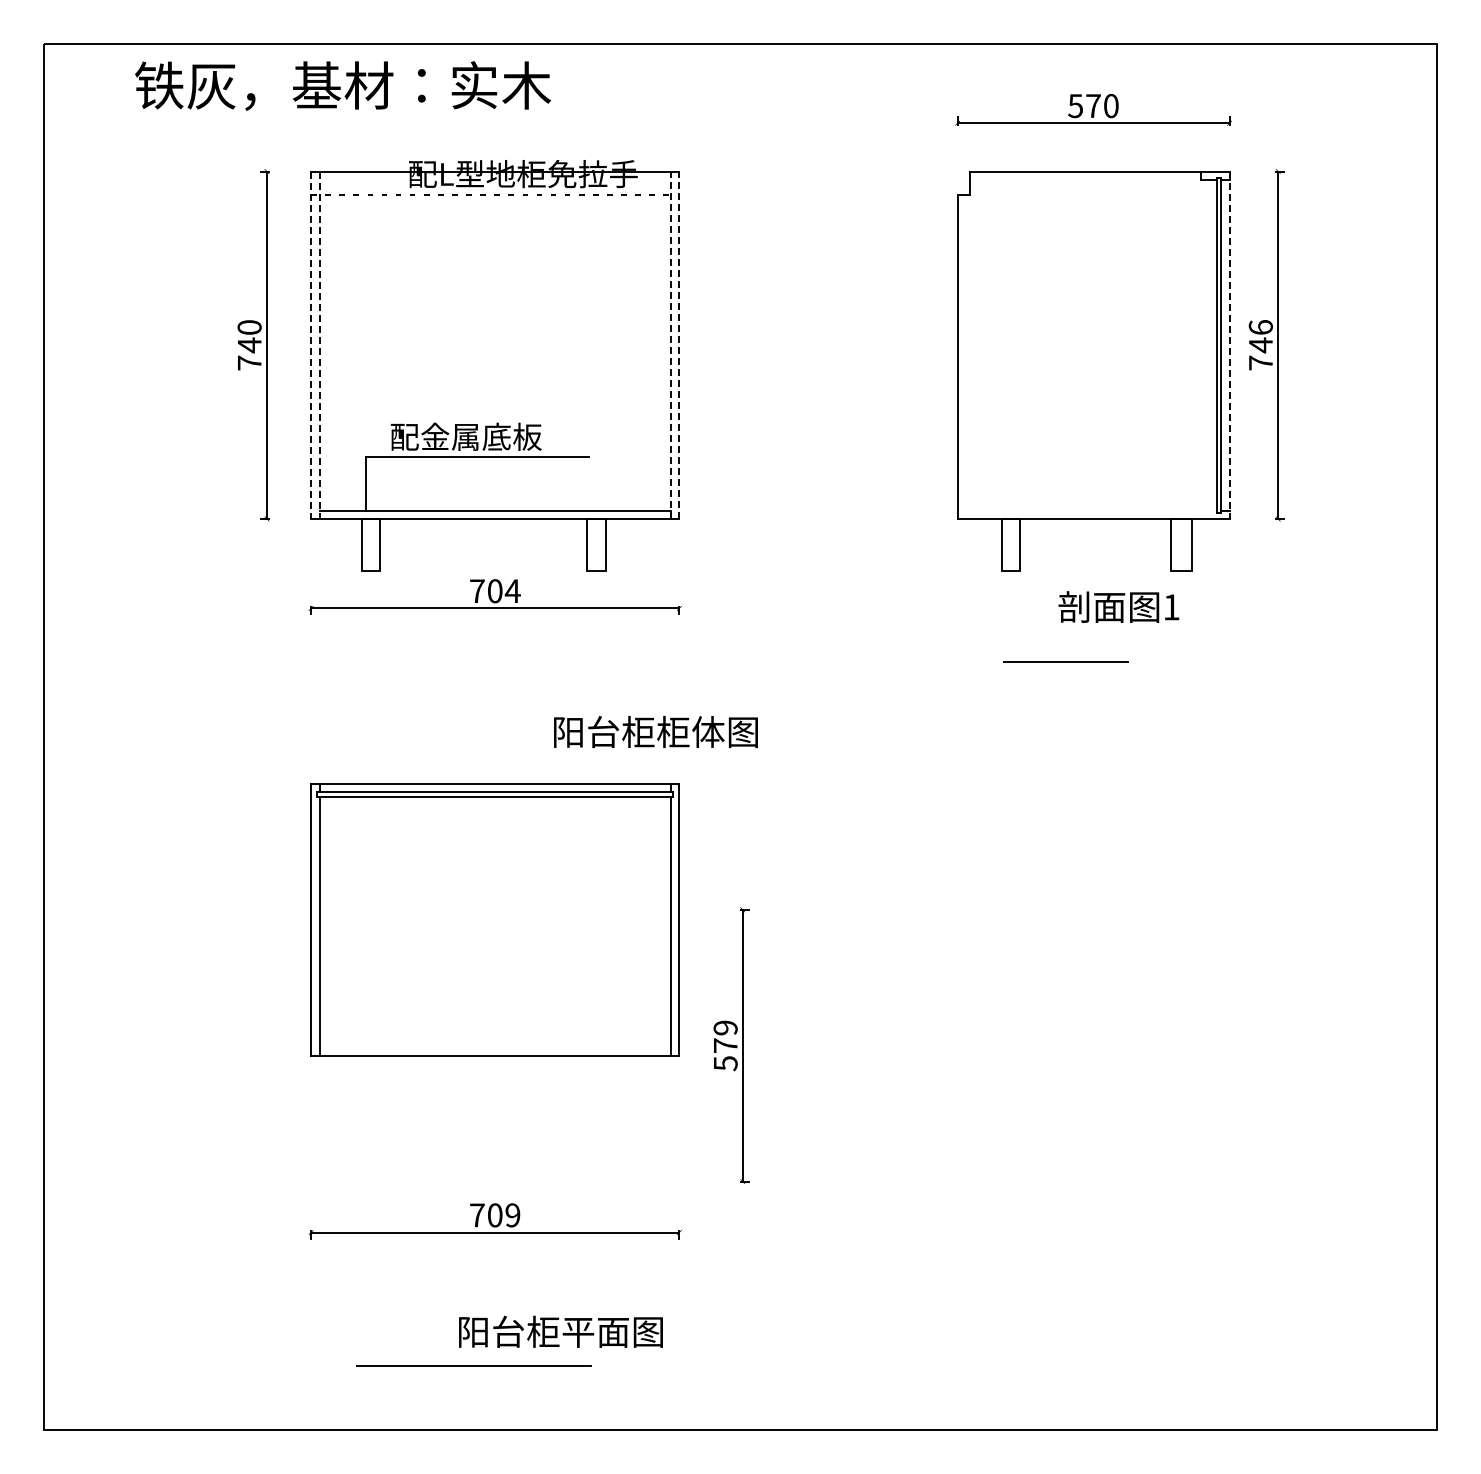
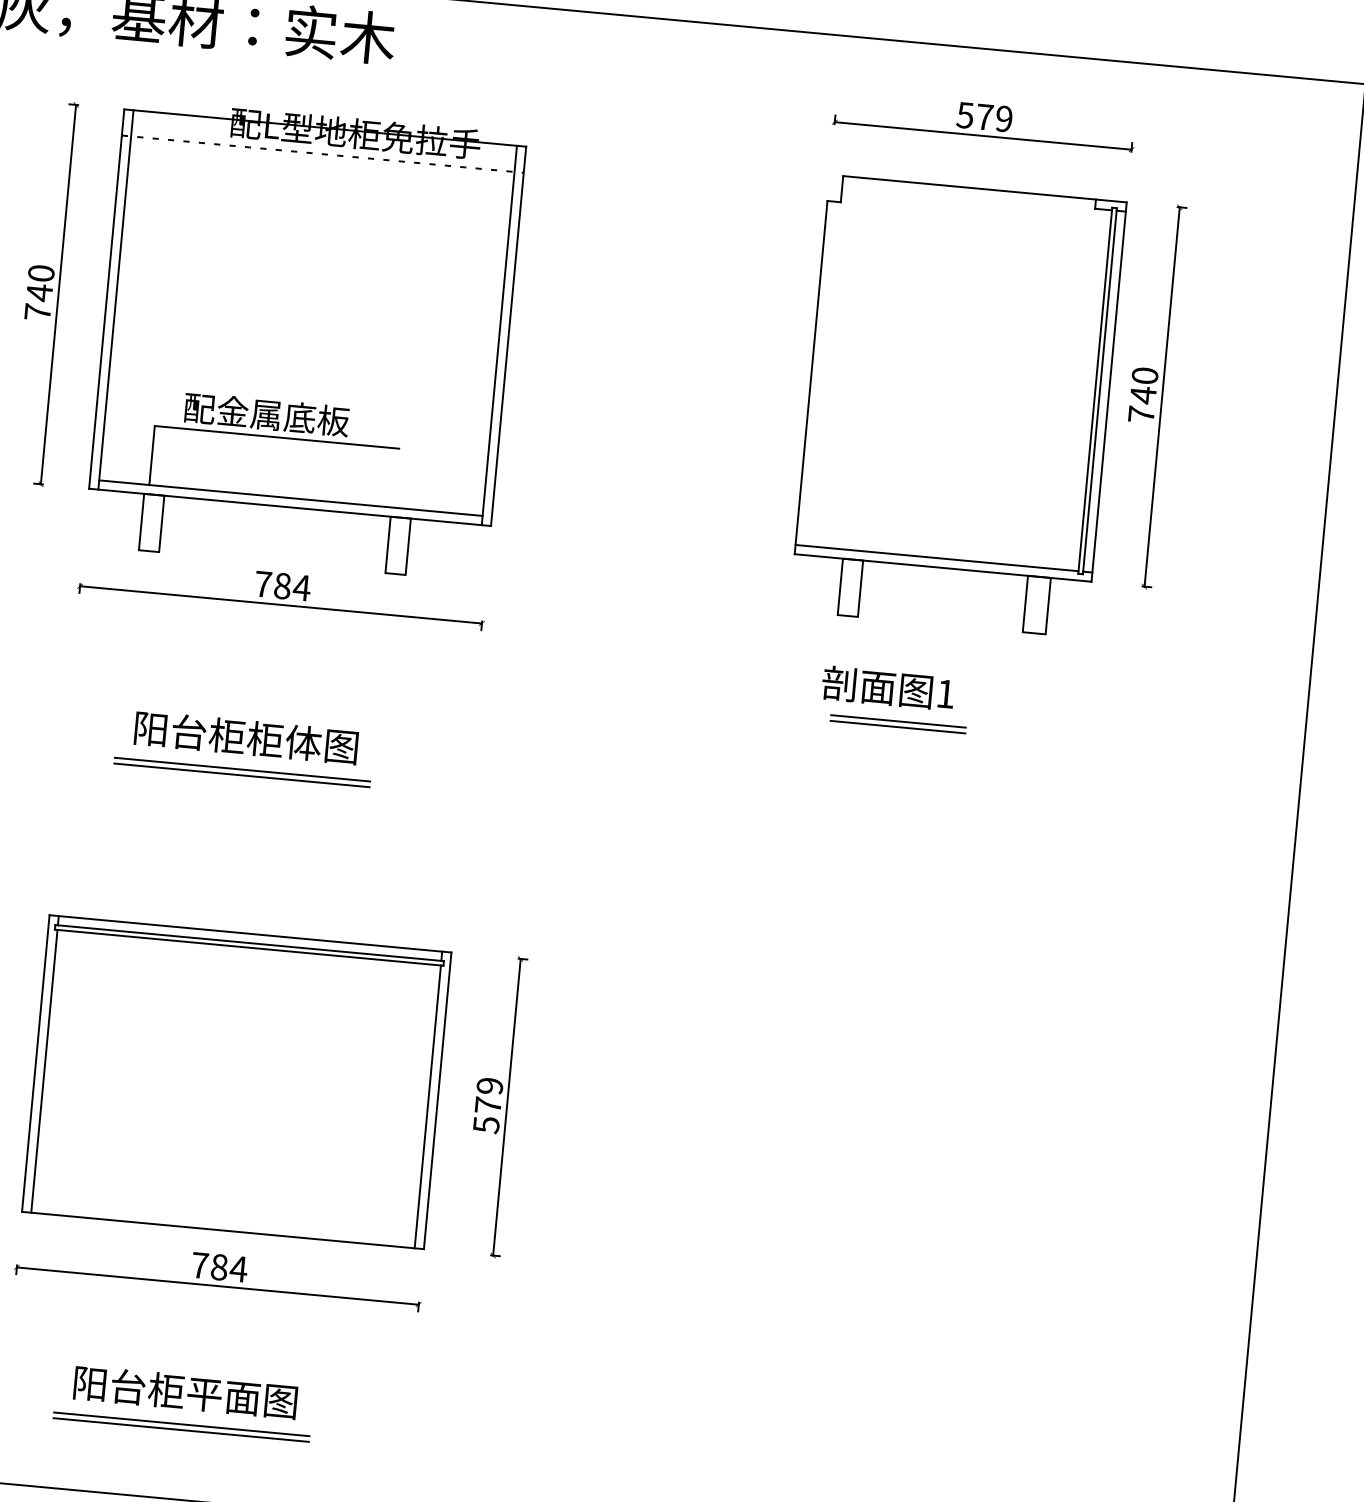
text: (1111, 106) -> (1004, 119), 570 -> 579
text: (1260, 327) -> (1144, 375), 746 -> 740
line: (311, 345) -> (107, 299), dashed -> solid
line: (319, 345) -> (115, 300), dashed -> solid
line: (670, 345) -> (498, 335), dashed -> solid
line: (679, 345) -> (508, 336), dashed -> solid
line: (1229, 345) -> (1109, 392), dashed -> solid
line: (1086, 510) -> (936, 557), added
text: (494, 591) -> (281, 586), 704 -> 784
text: (1118, 606) -> (887, 687), moved
line: (1065, 667) -> (897, 727), added
text: (655, 731) -> (245, 737), moved
line: (474, 761) -> (242, 769), added
line: (474, 766) -> (242, 775), added
part: (494, 919) -> (235, 1081), moved
text: (503, 1215) -> (228, 1268), 709 -> 784
text: (560, 1331) -> (185, 1391), moved
line: (474, 1361) -> (182, 1424), added

